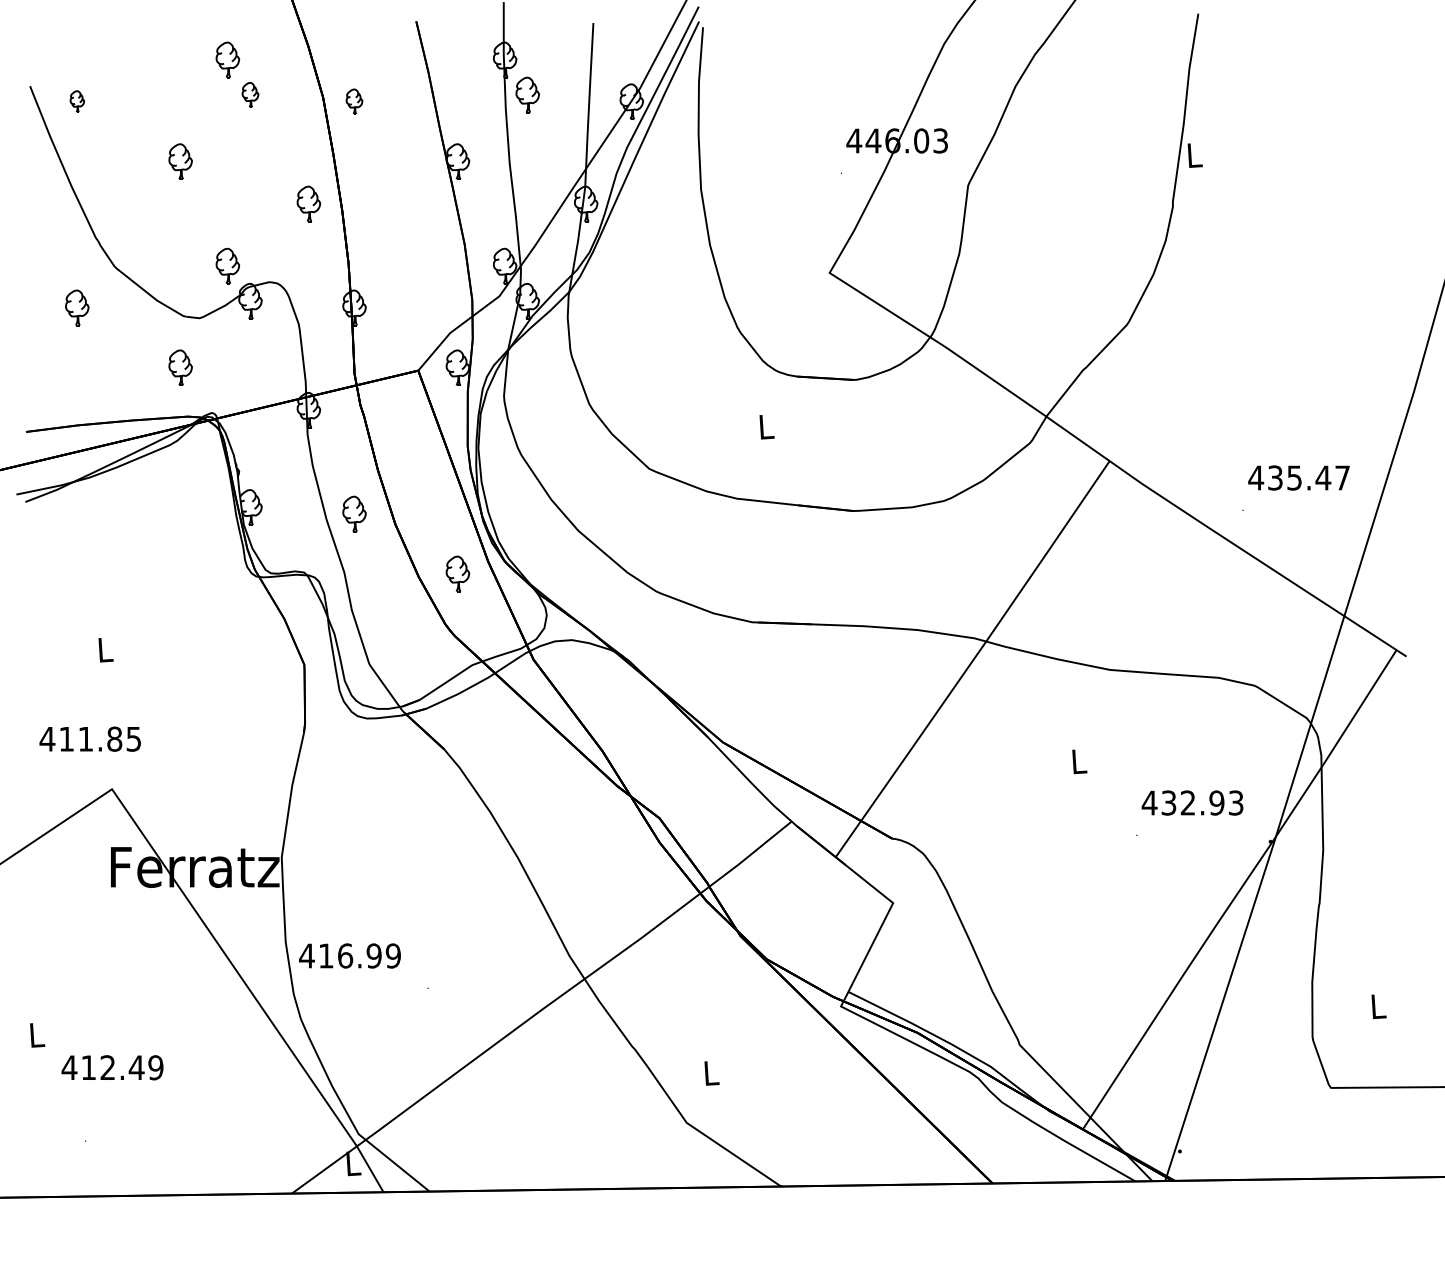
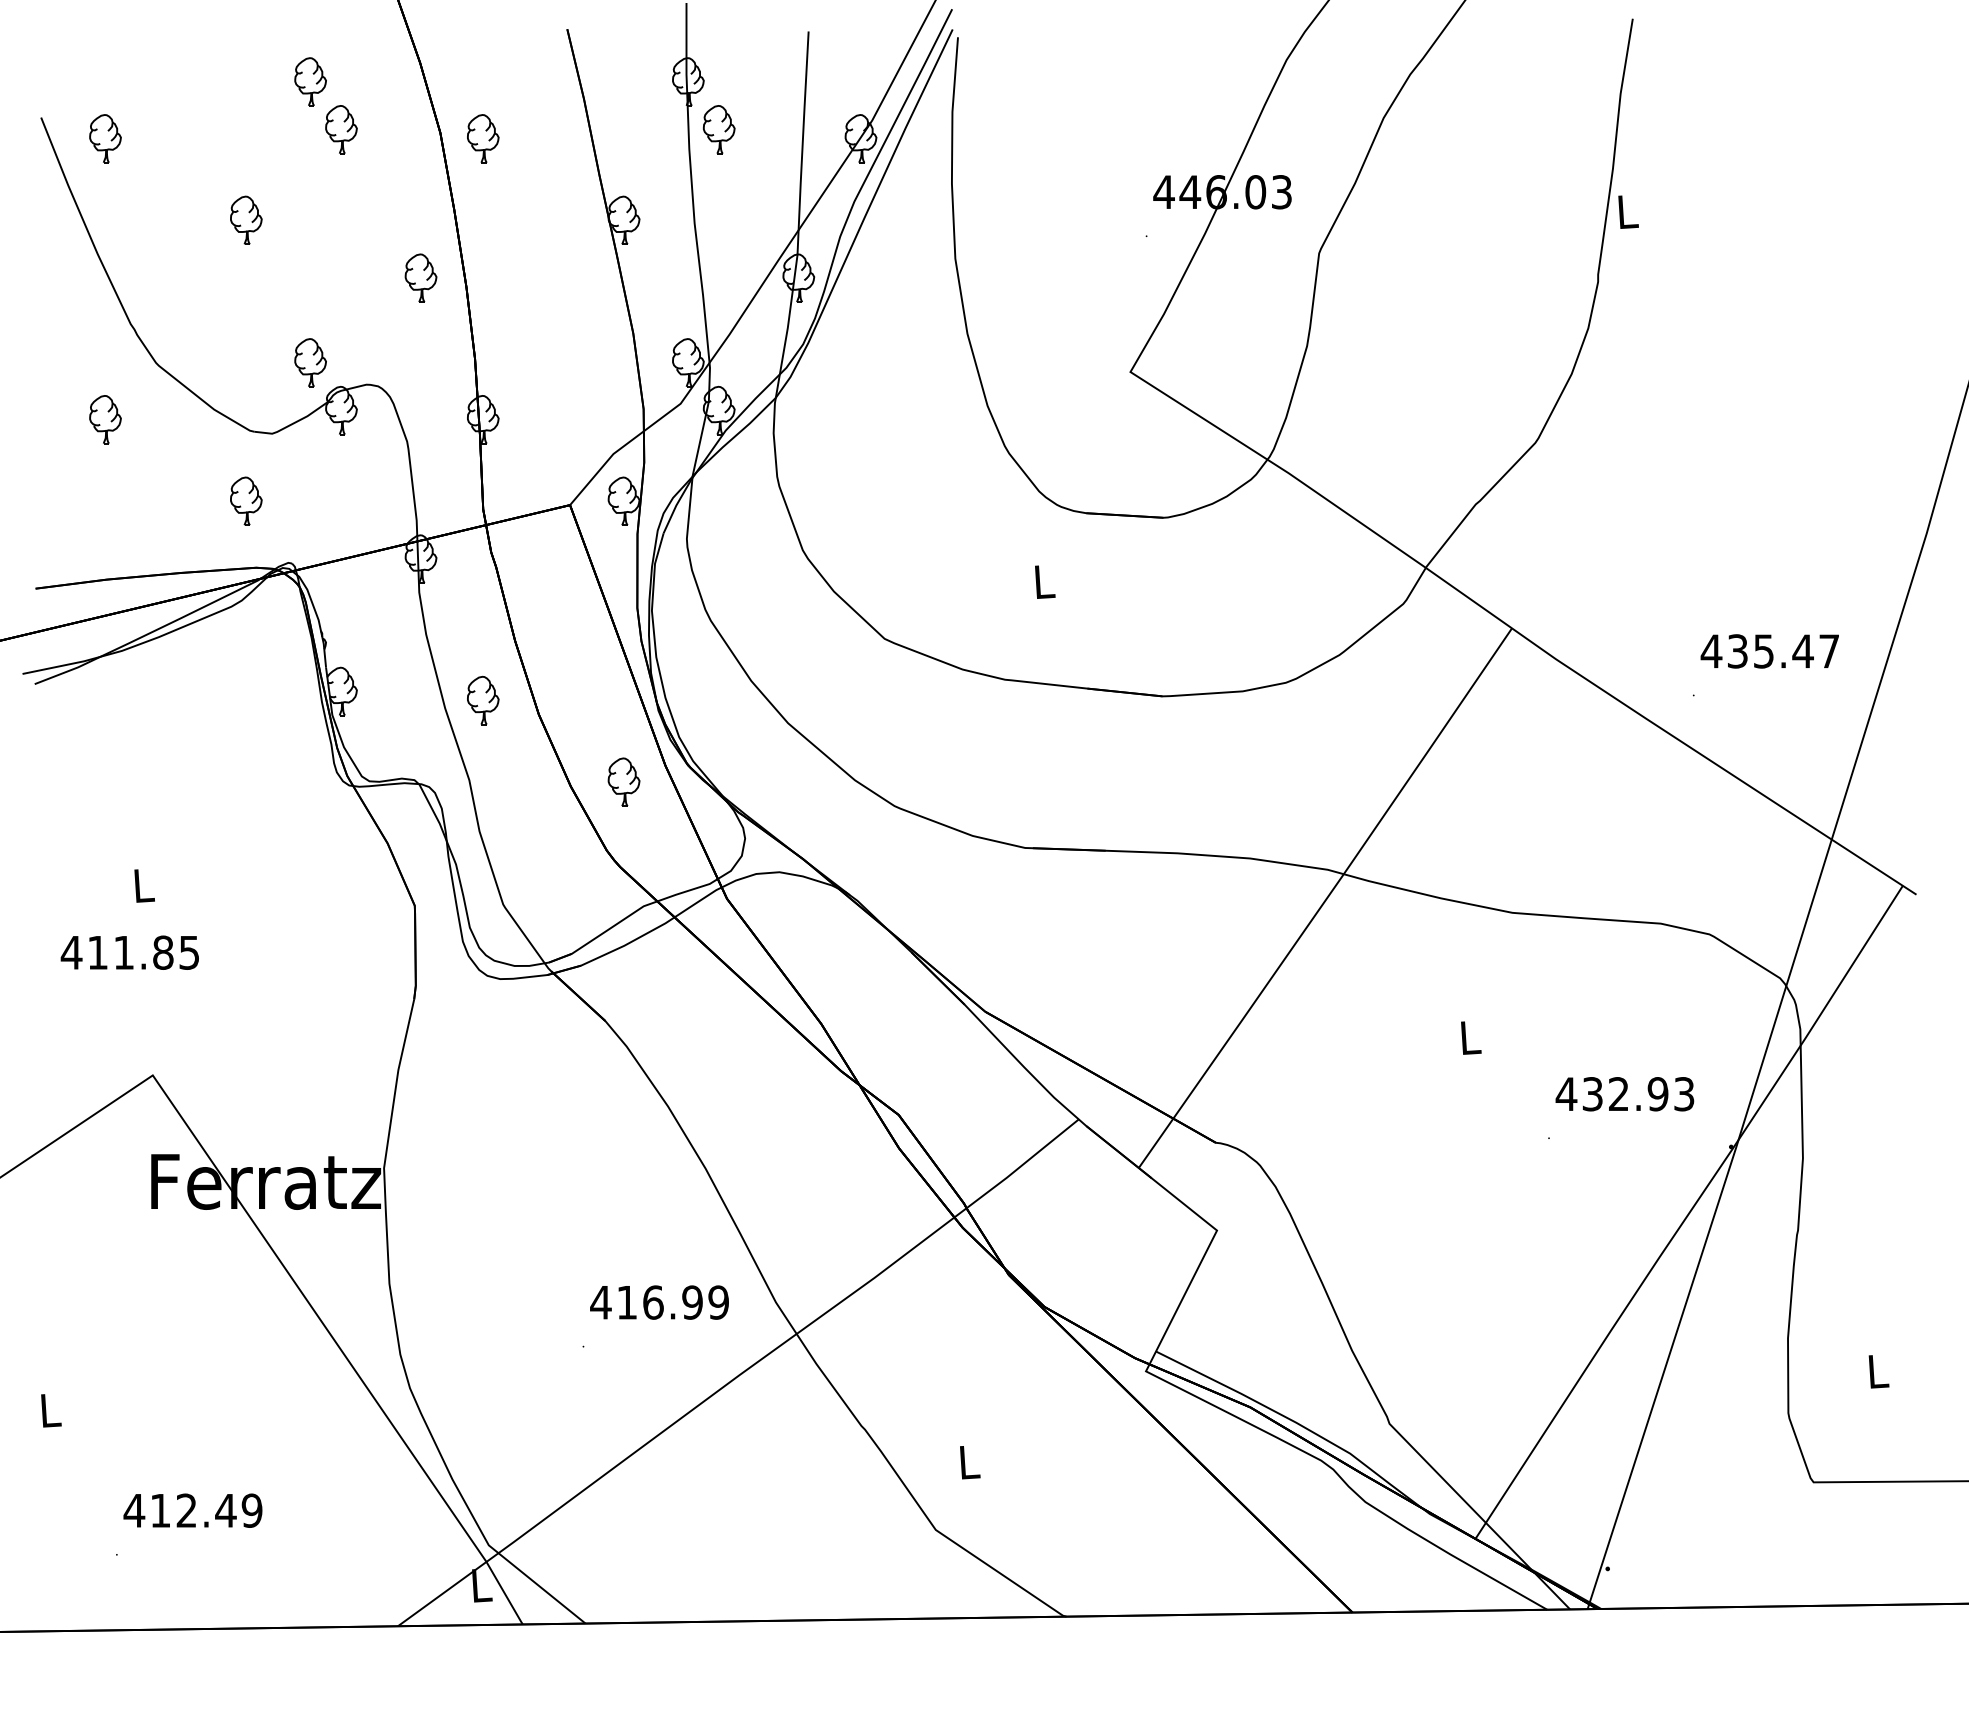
part: (250, 94) -> (341, 128), size x1.43
part: (77, 101) -> (105, 138), size x1.67
part: (354, 101) -> (483, 138), size x1.43
text: (89, 738) -> (128, 951), moved
text: (349, 955) -> (658, 1301), moved
text: (112, 1067) -> (192, 1510), moved

